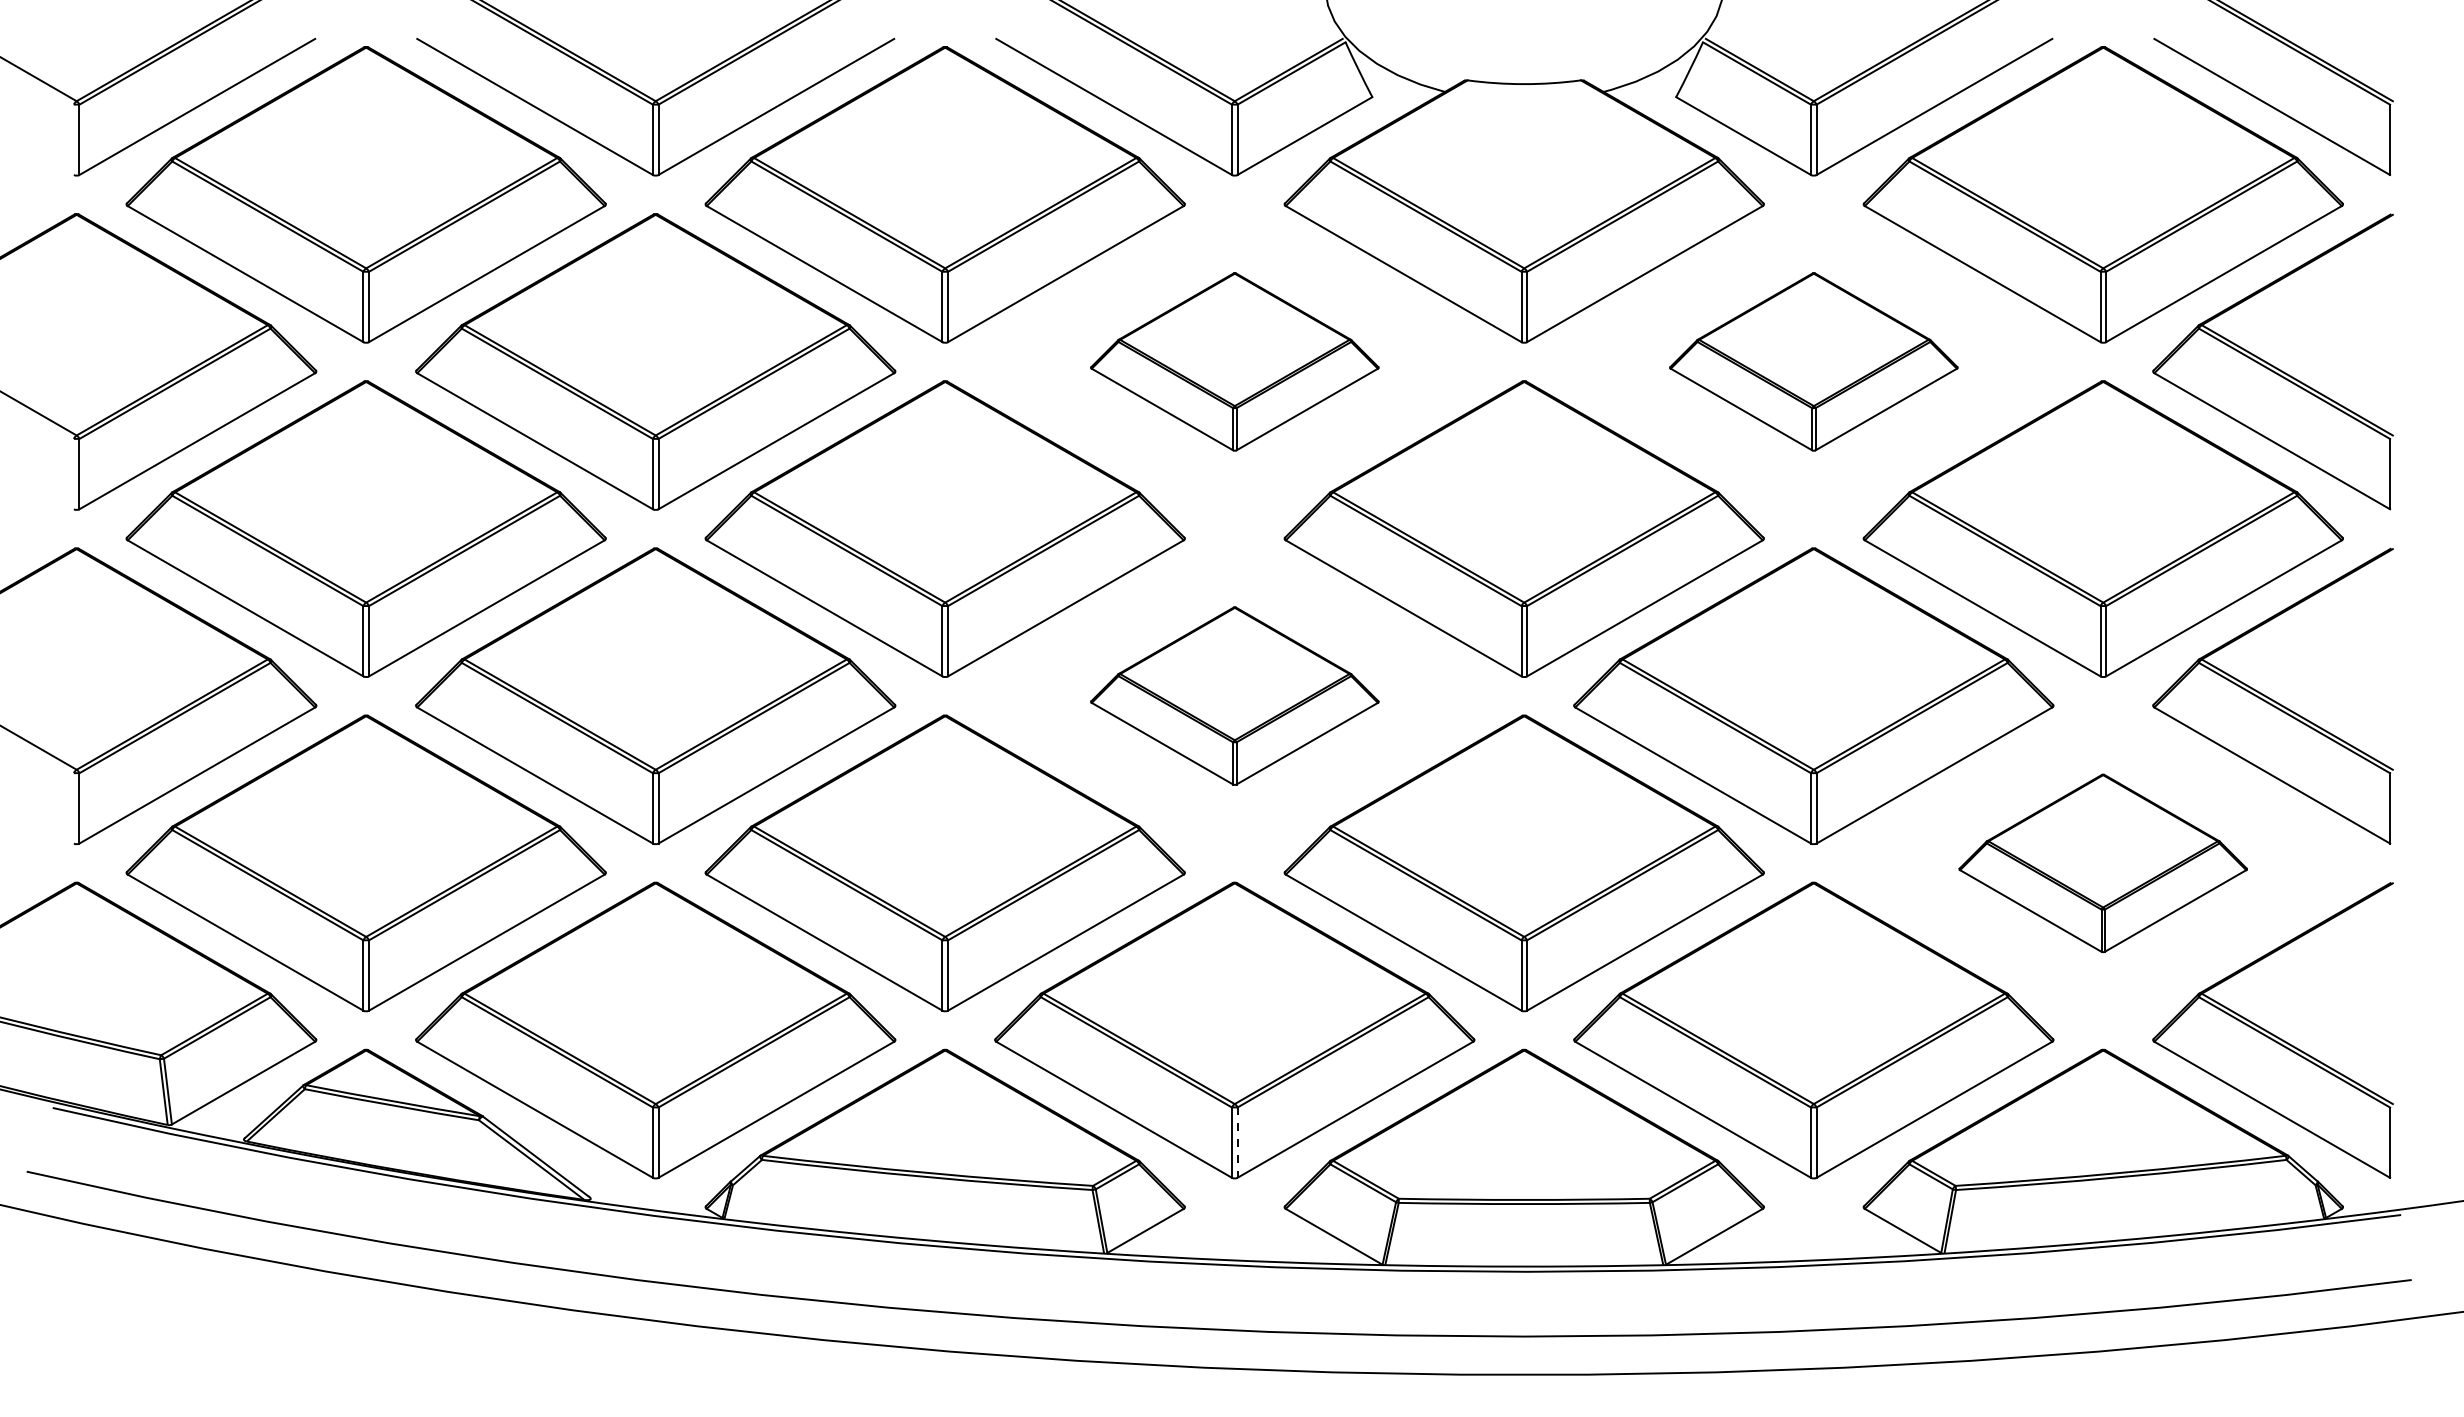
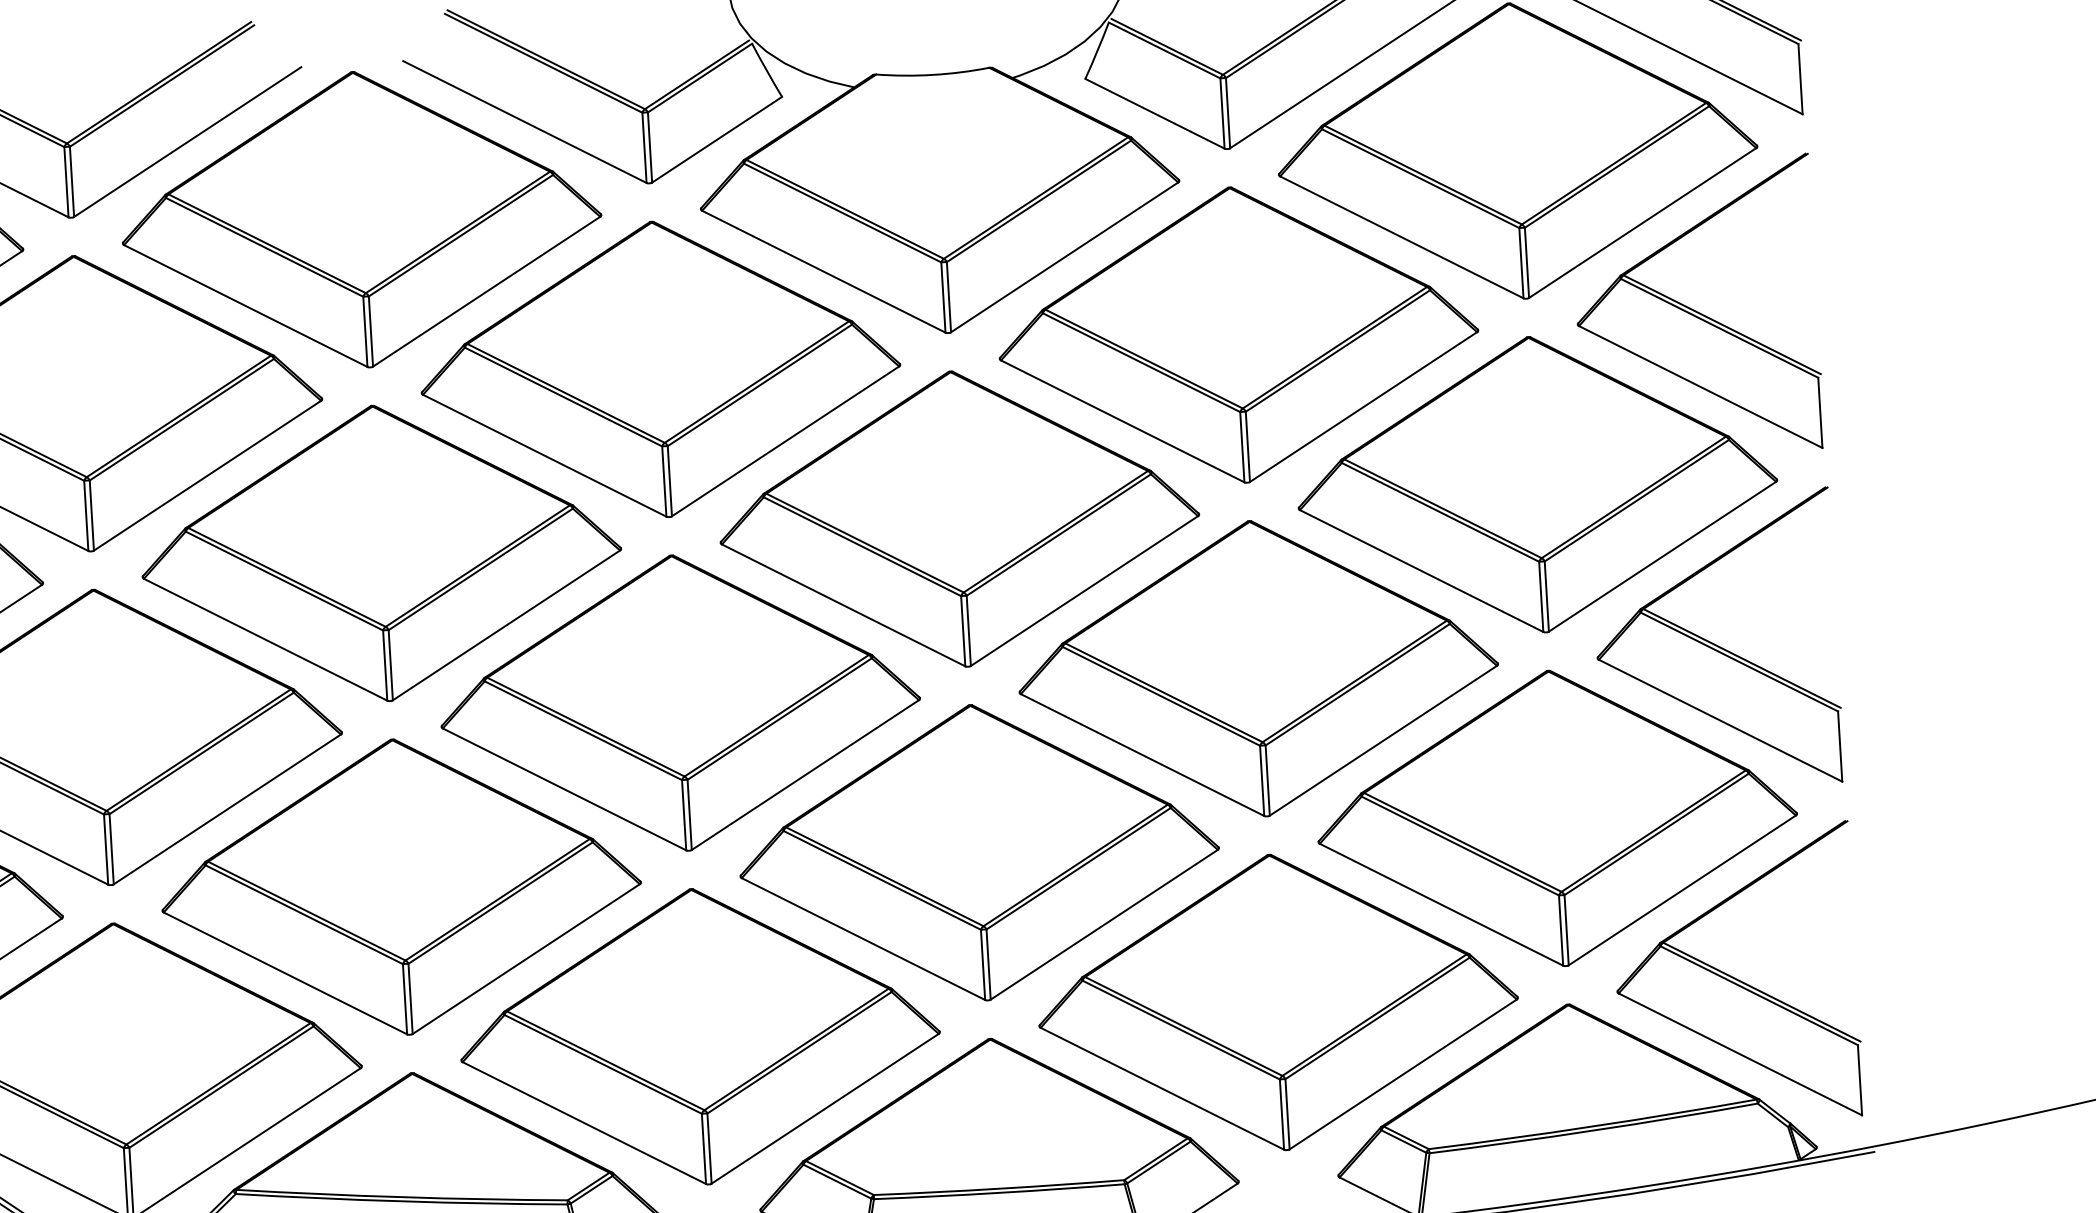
part: (1234, 361) -> (660, 368), size x1.67
part: (1813, 361) -> (1238, 334), size x1.67
part: (1234, 695) -> (679, 702), size x1.67
part: (2102, 863) -> (1556, 818), size x1.67
line: (1237, 1143) -> (709, 1149), dashed -> solid

